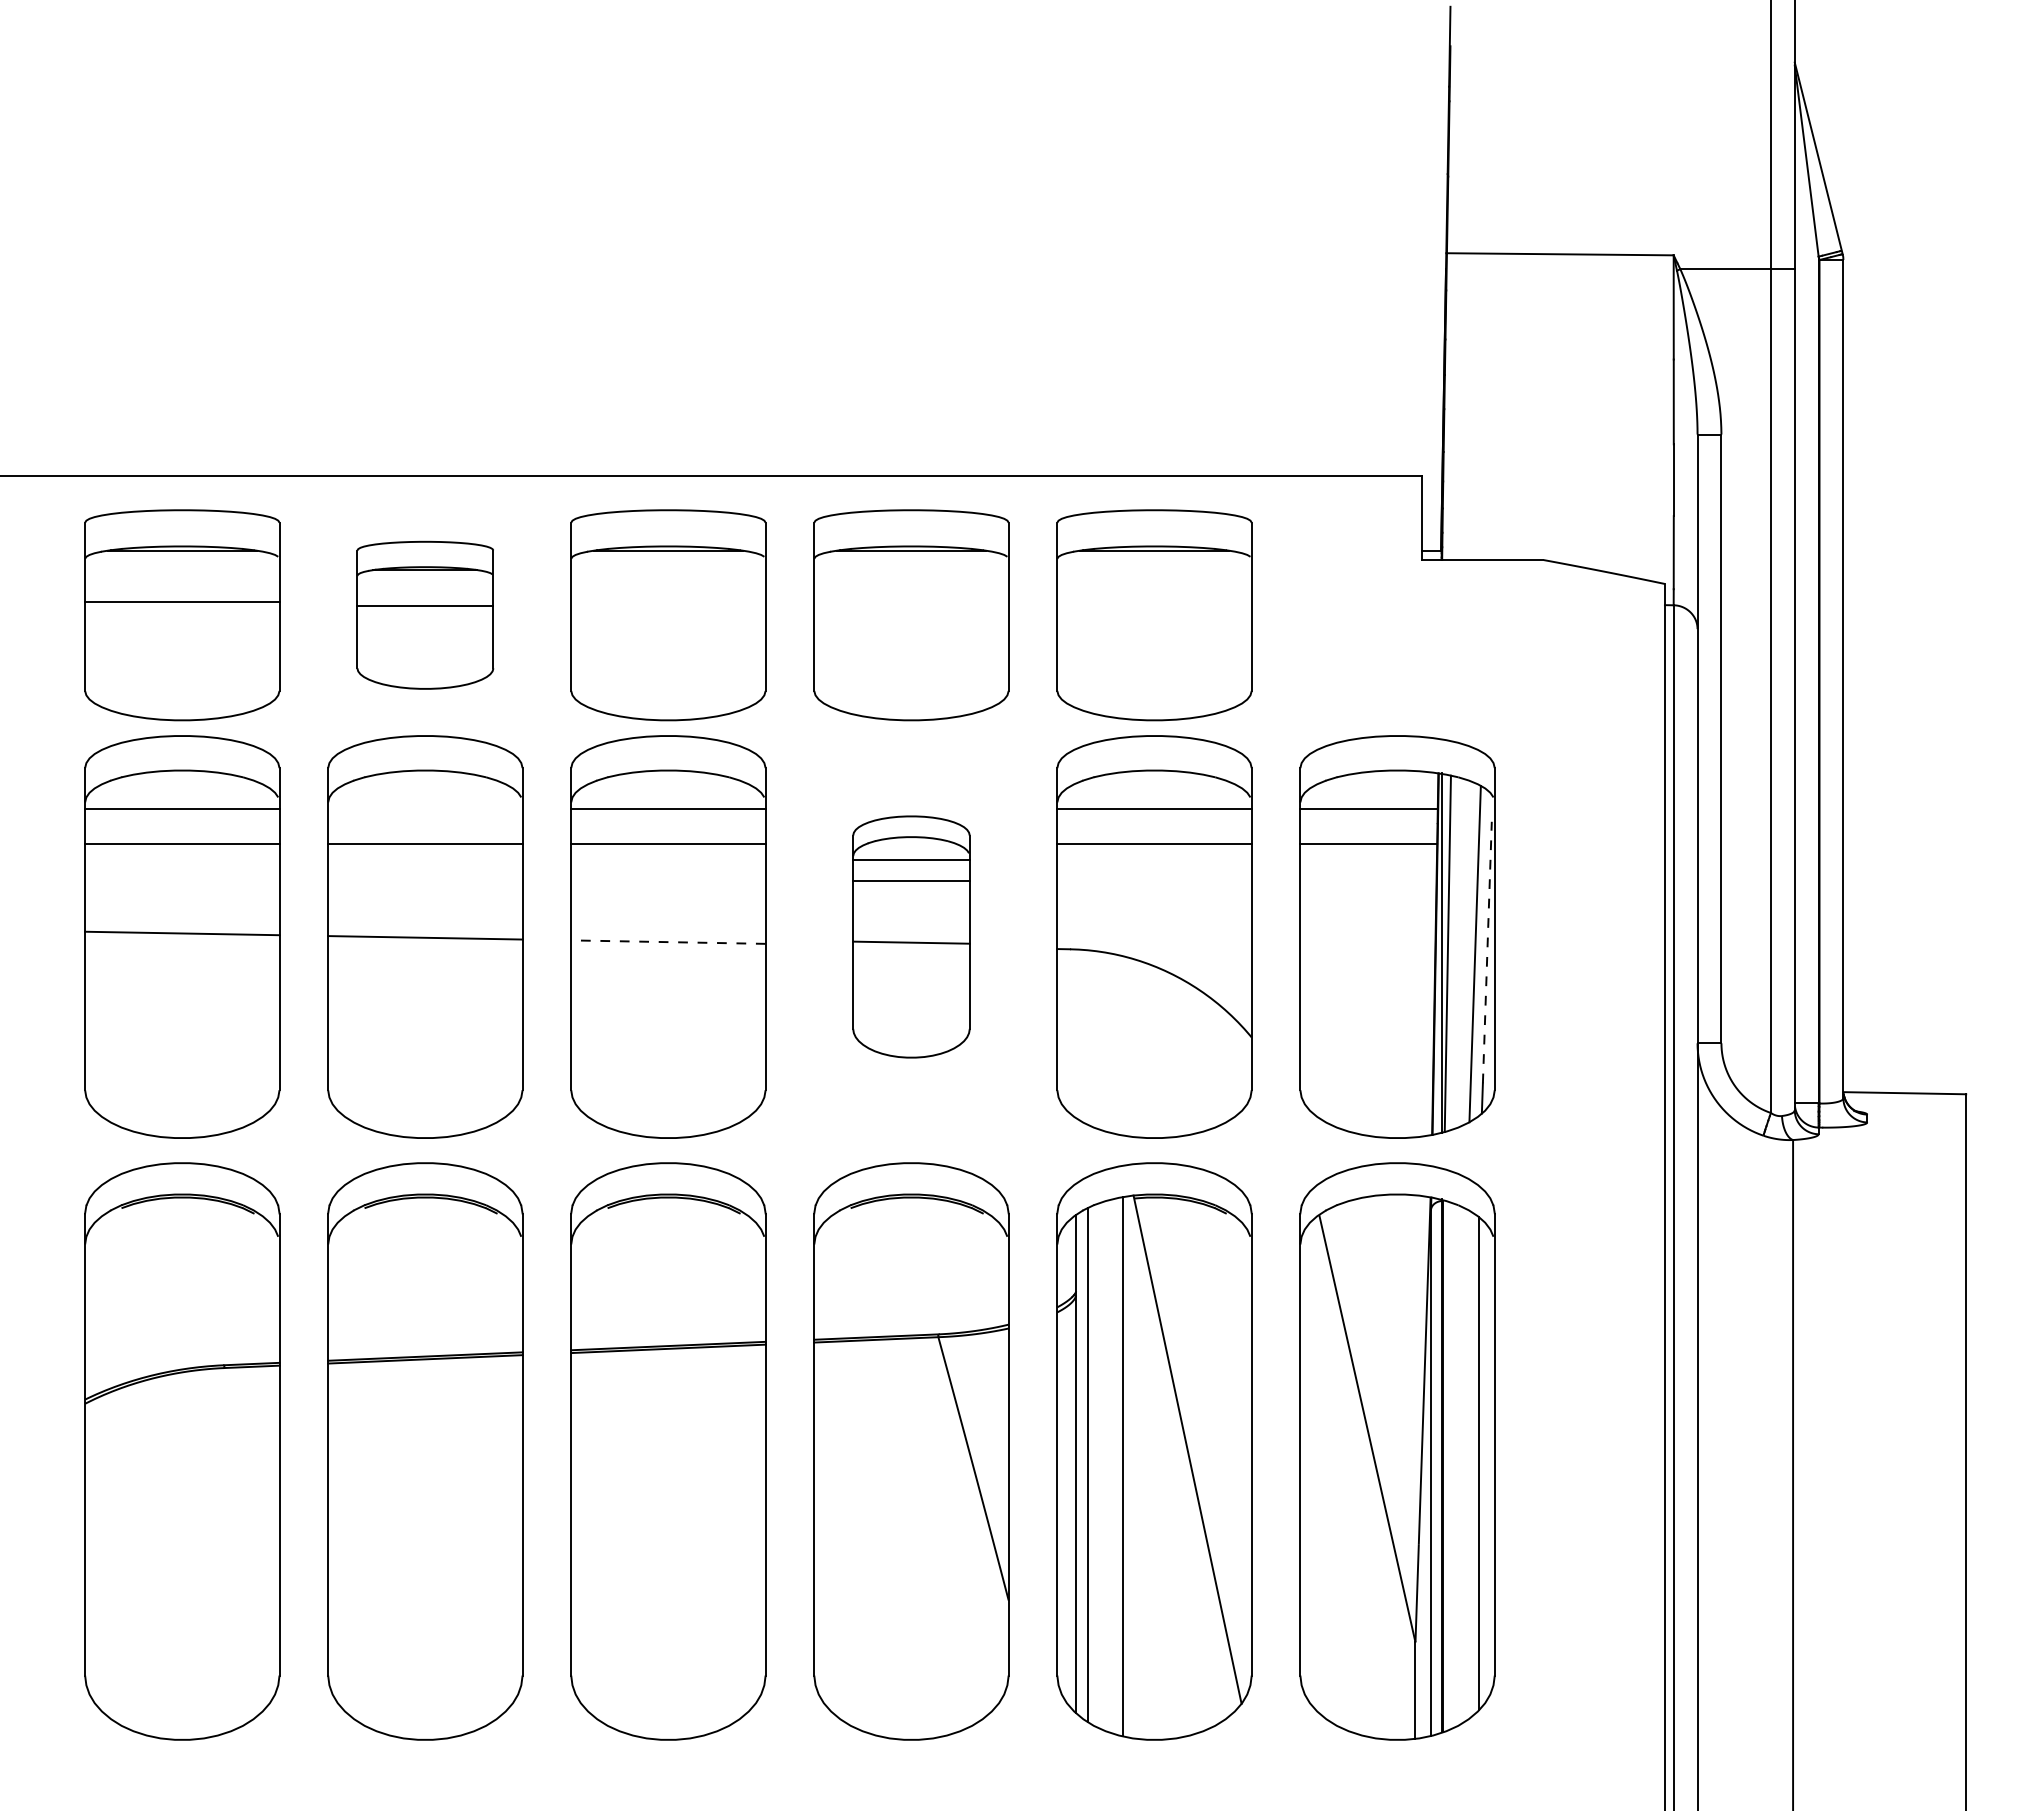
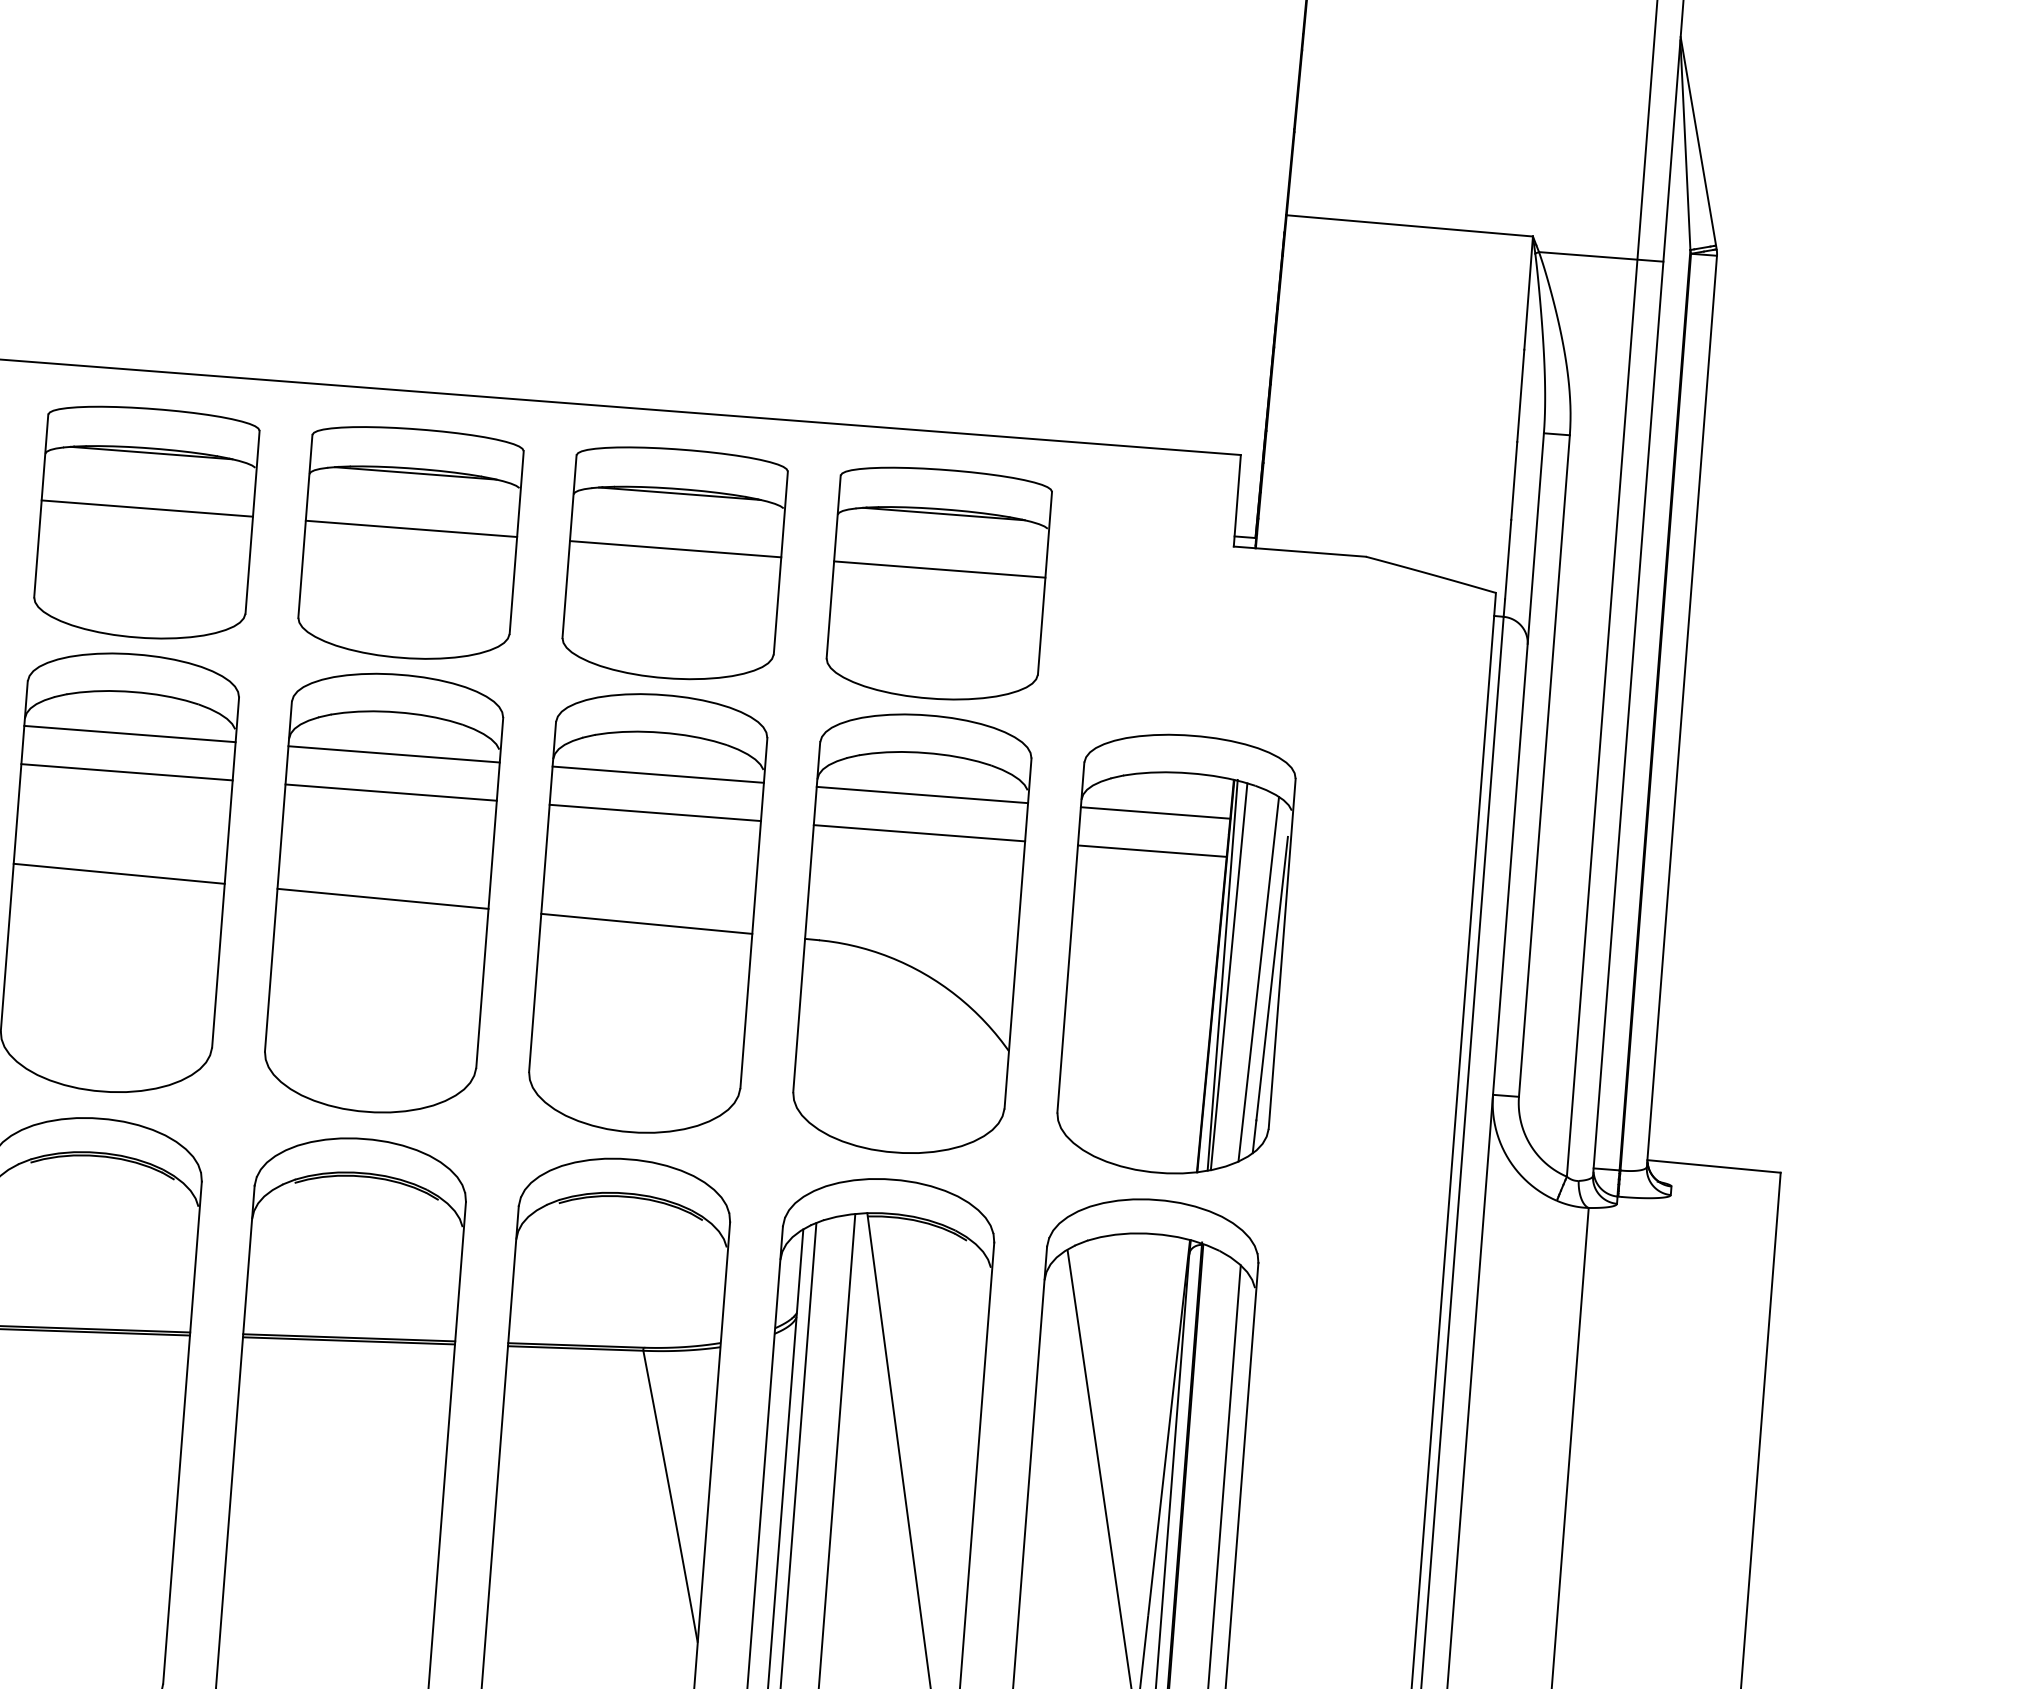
line: (668, 601) -> (411, 528), added
line: (911, 601) -> (675, 548), added
line: (1154, 601) -> (939, 569), added
part: (425, 615) -> (146, 523), size x1.43
line: (425, 809) -> (130, 734), added
part: (911, 936) -> (647, 913), size x1.67
line: (667, 942) -> (381, 899), dashed -> solid
line: (1487, 952) -> (1272, 978), dashed -> solid

